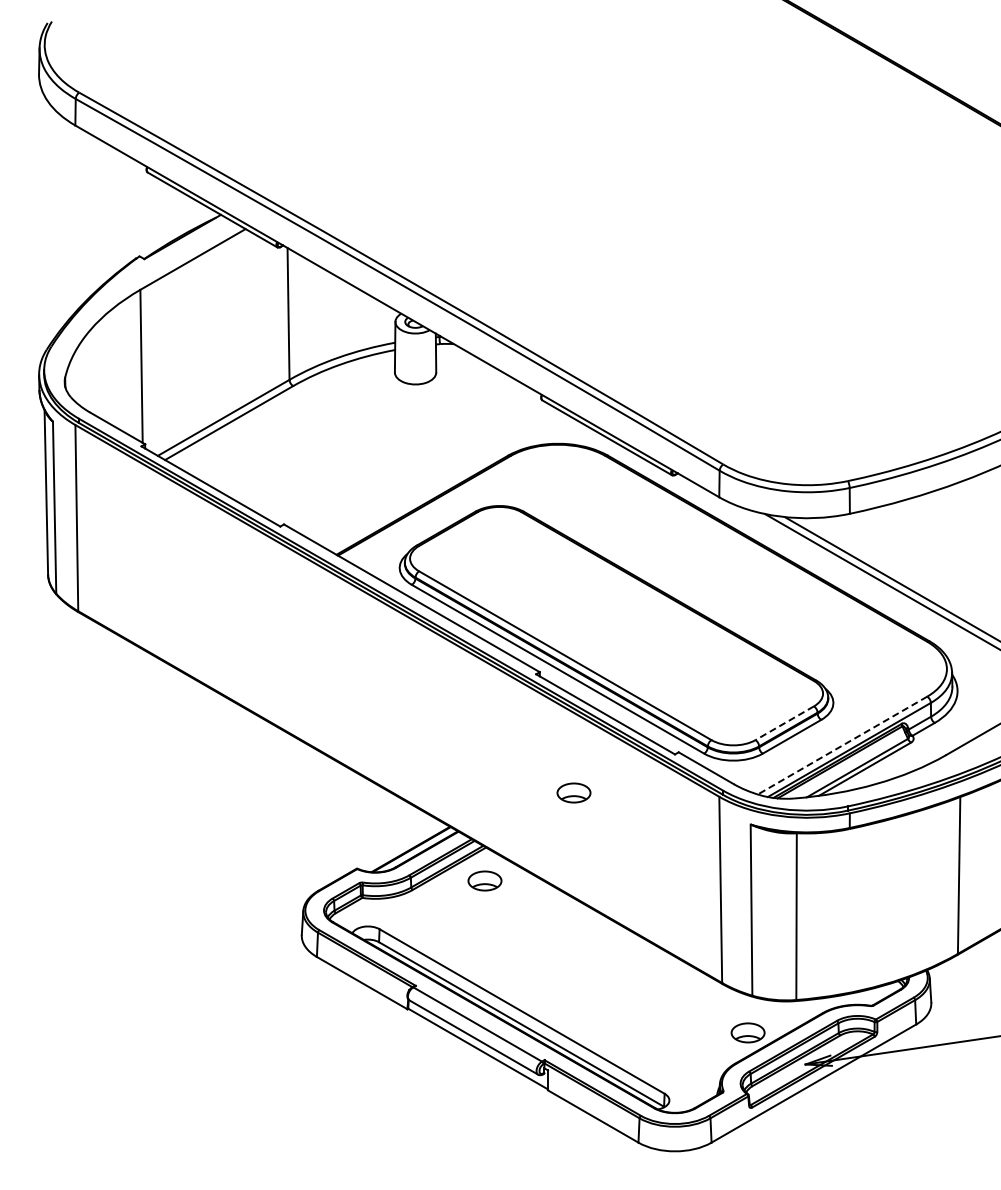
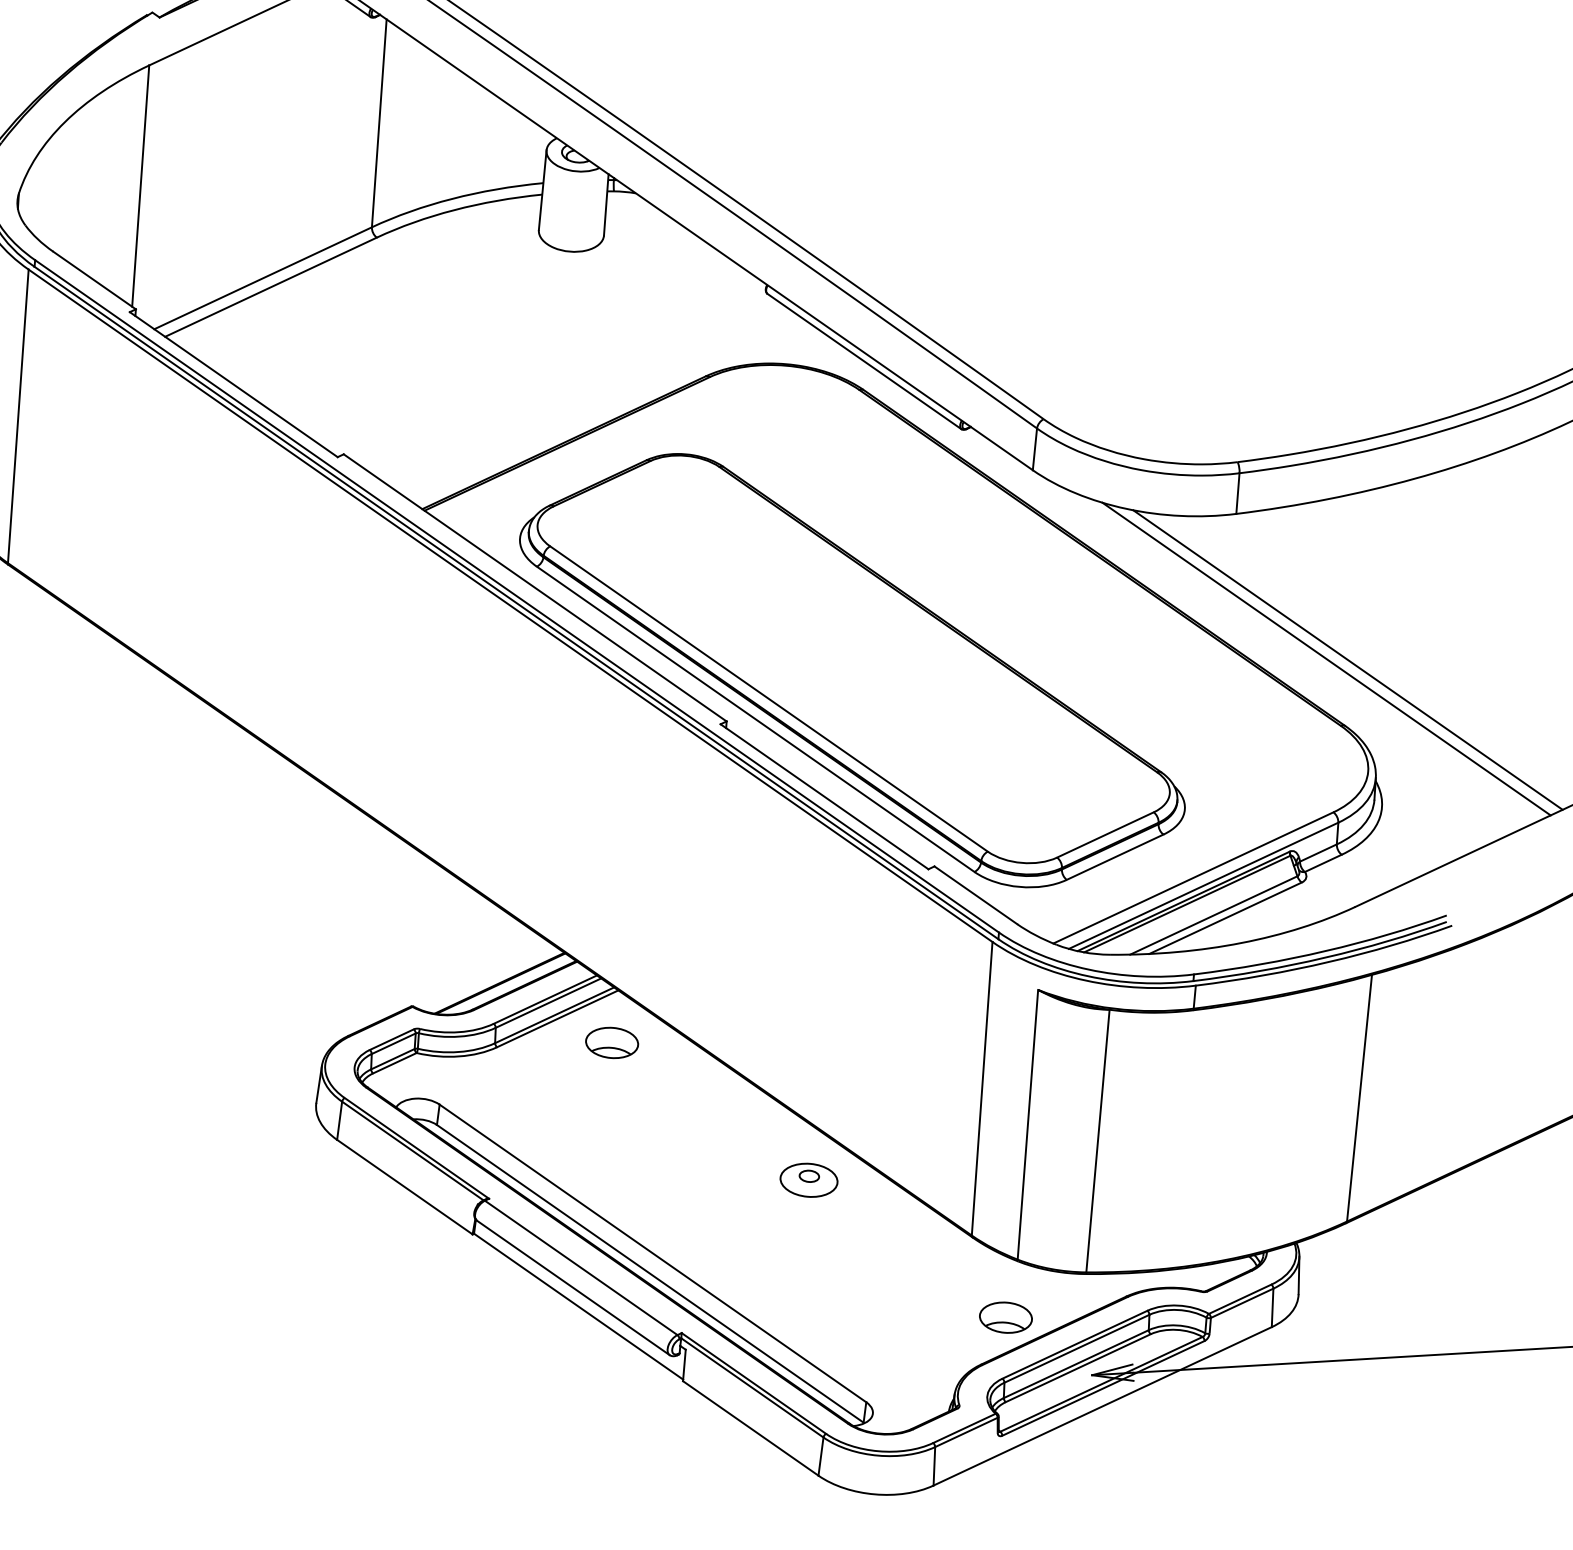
line: (784, 723) -> (1105, 835), dashed -> solid
line: (842, 745) -> (1193, 877), dashed -> solid
part: (573, 792) -> (763, 915), removed
part: (616, 956) -> (809, 1179), added

